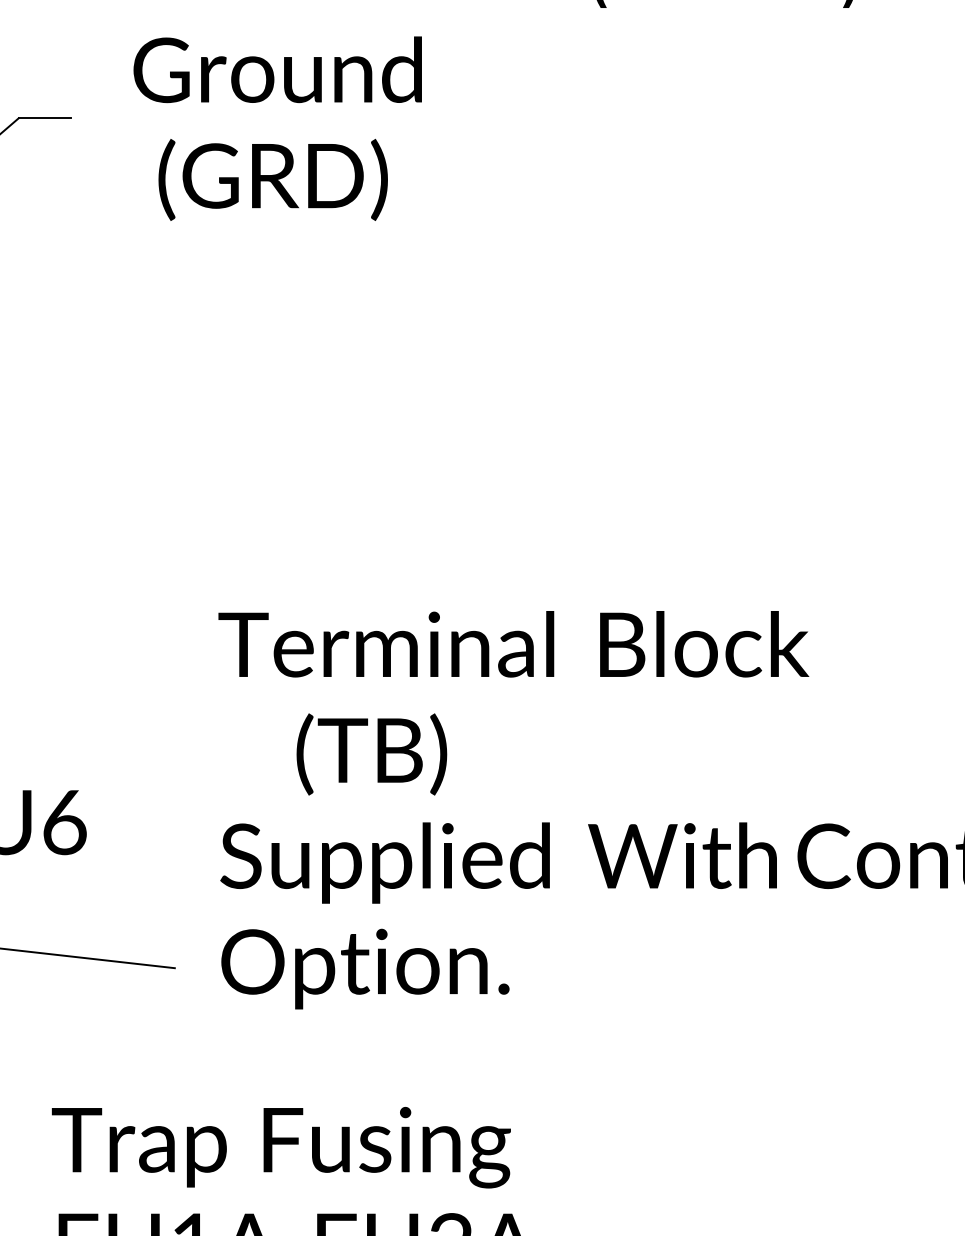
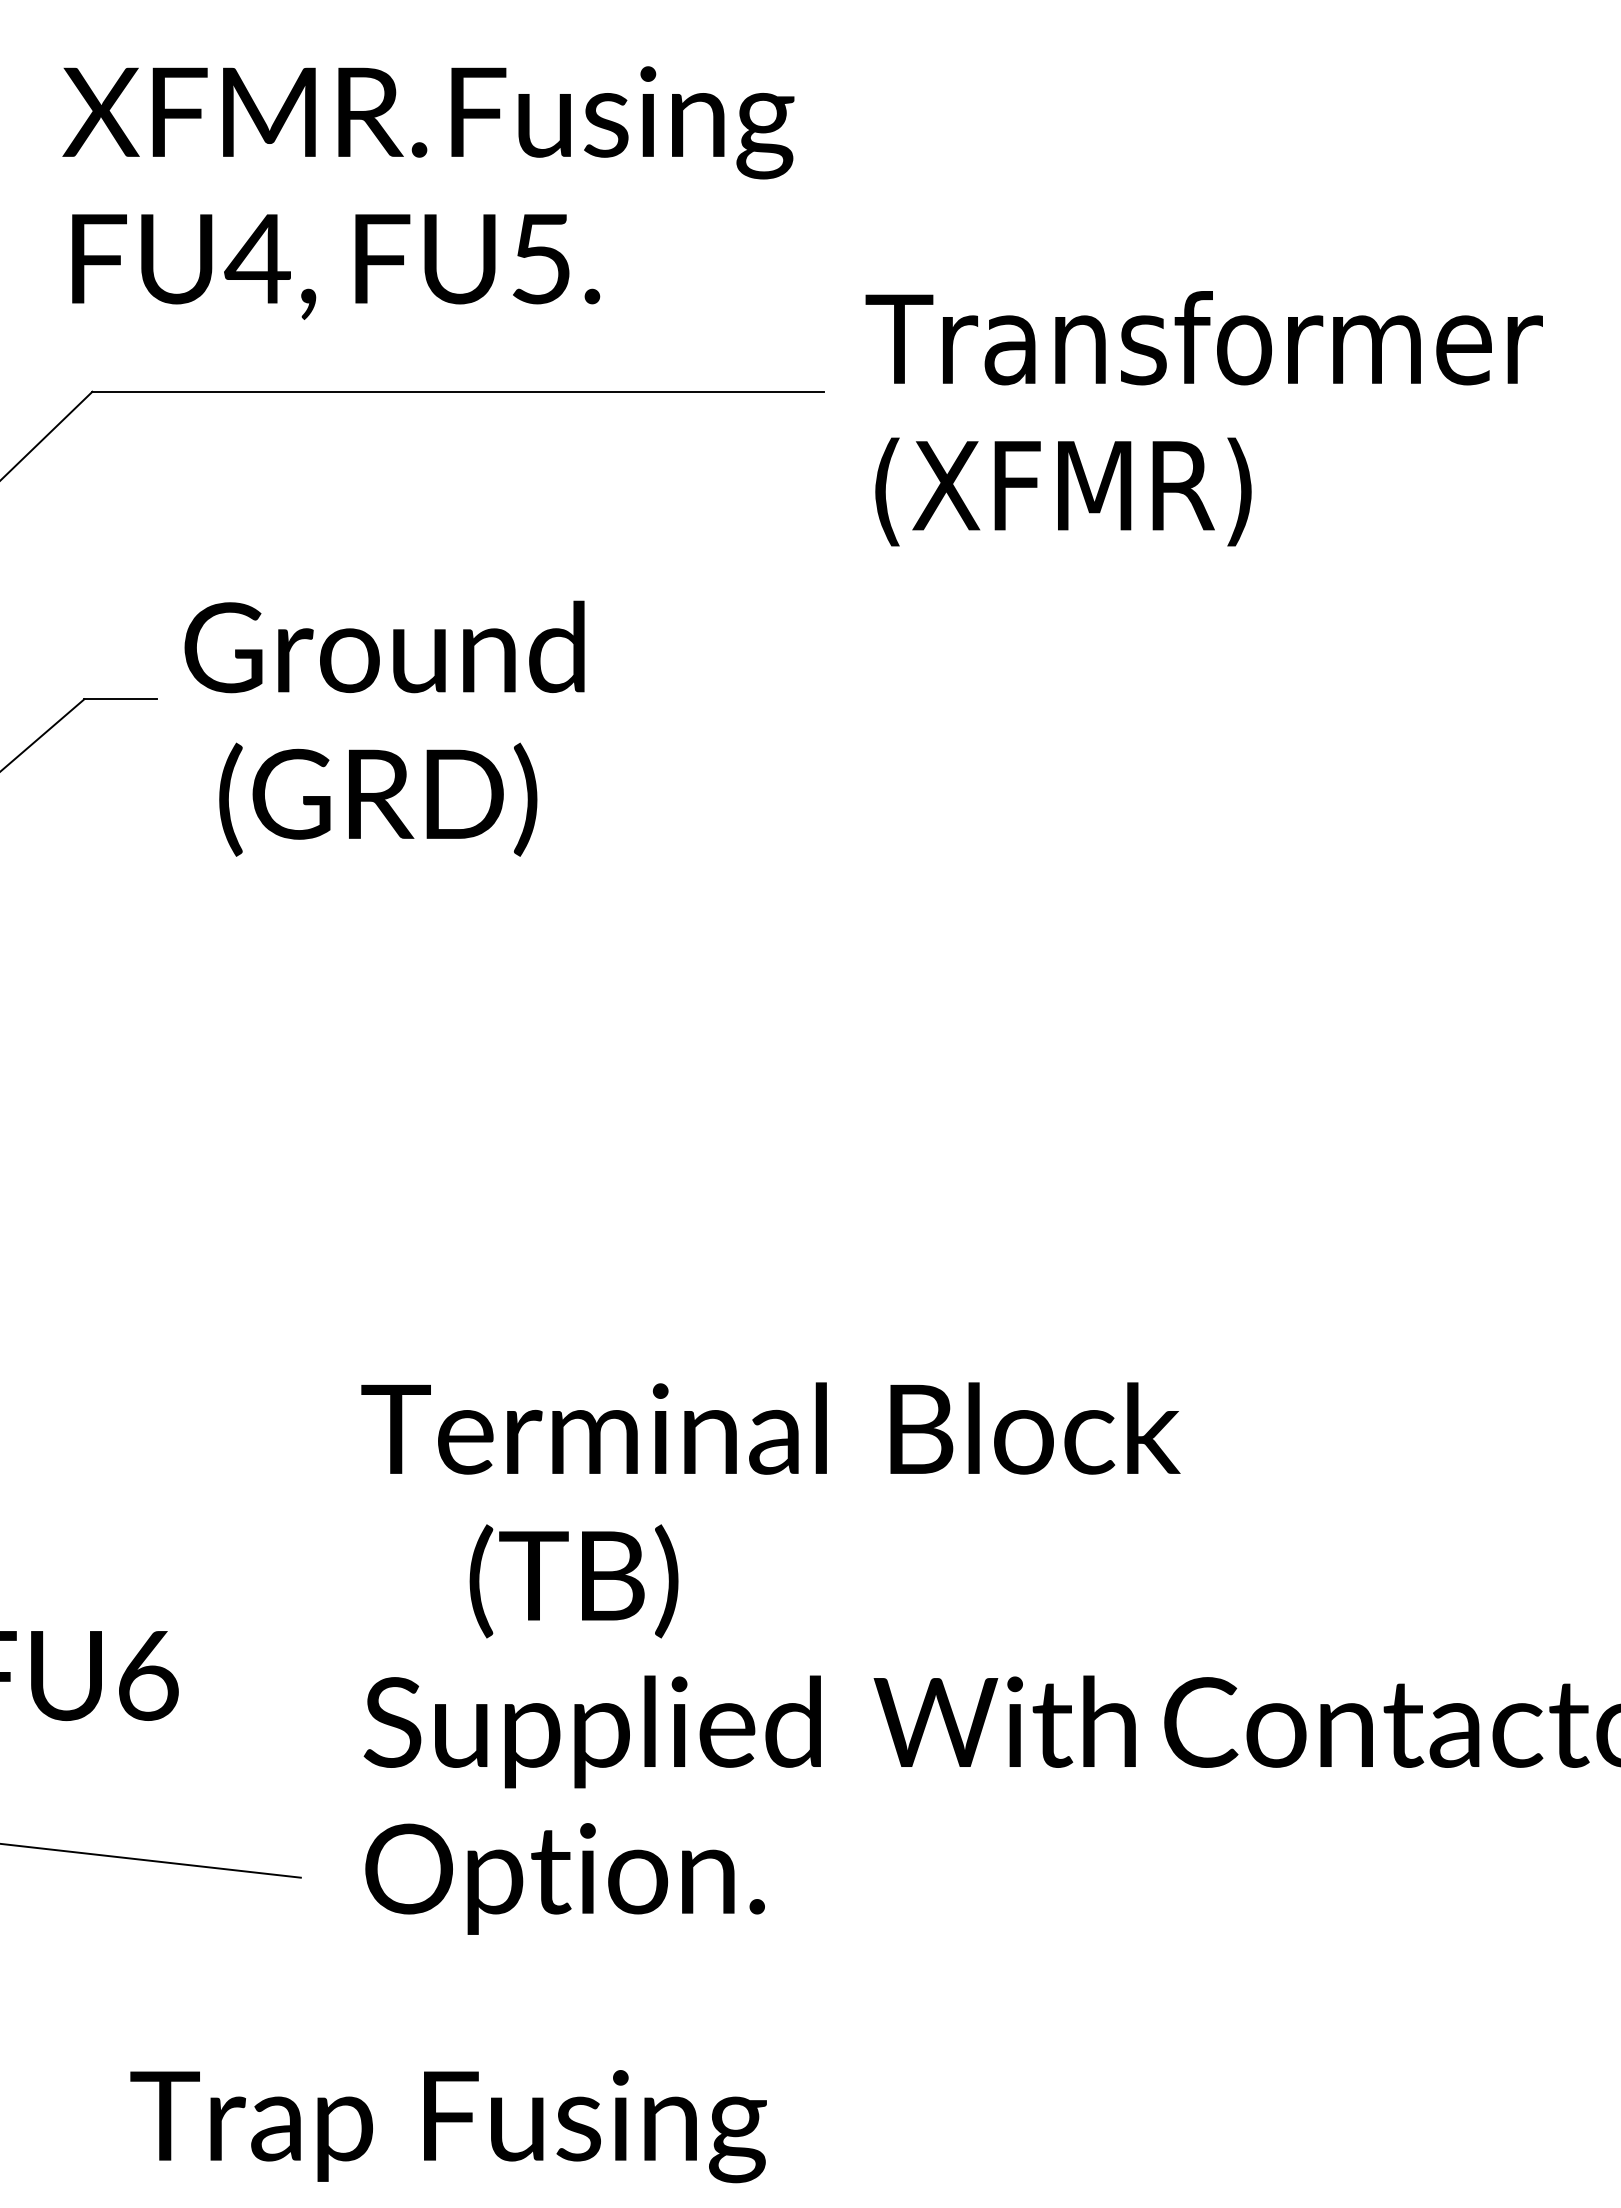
text: (277, 128) -> (384, 728), moved

